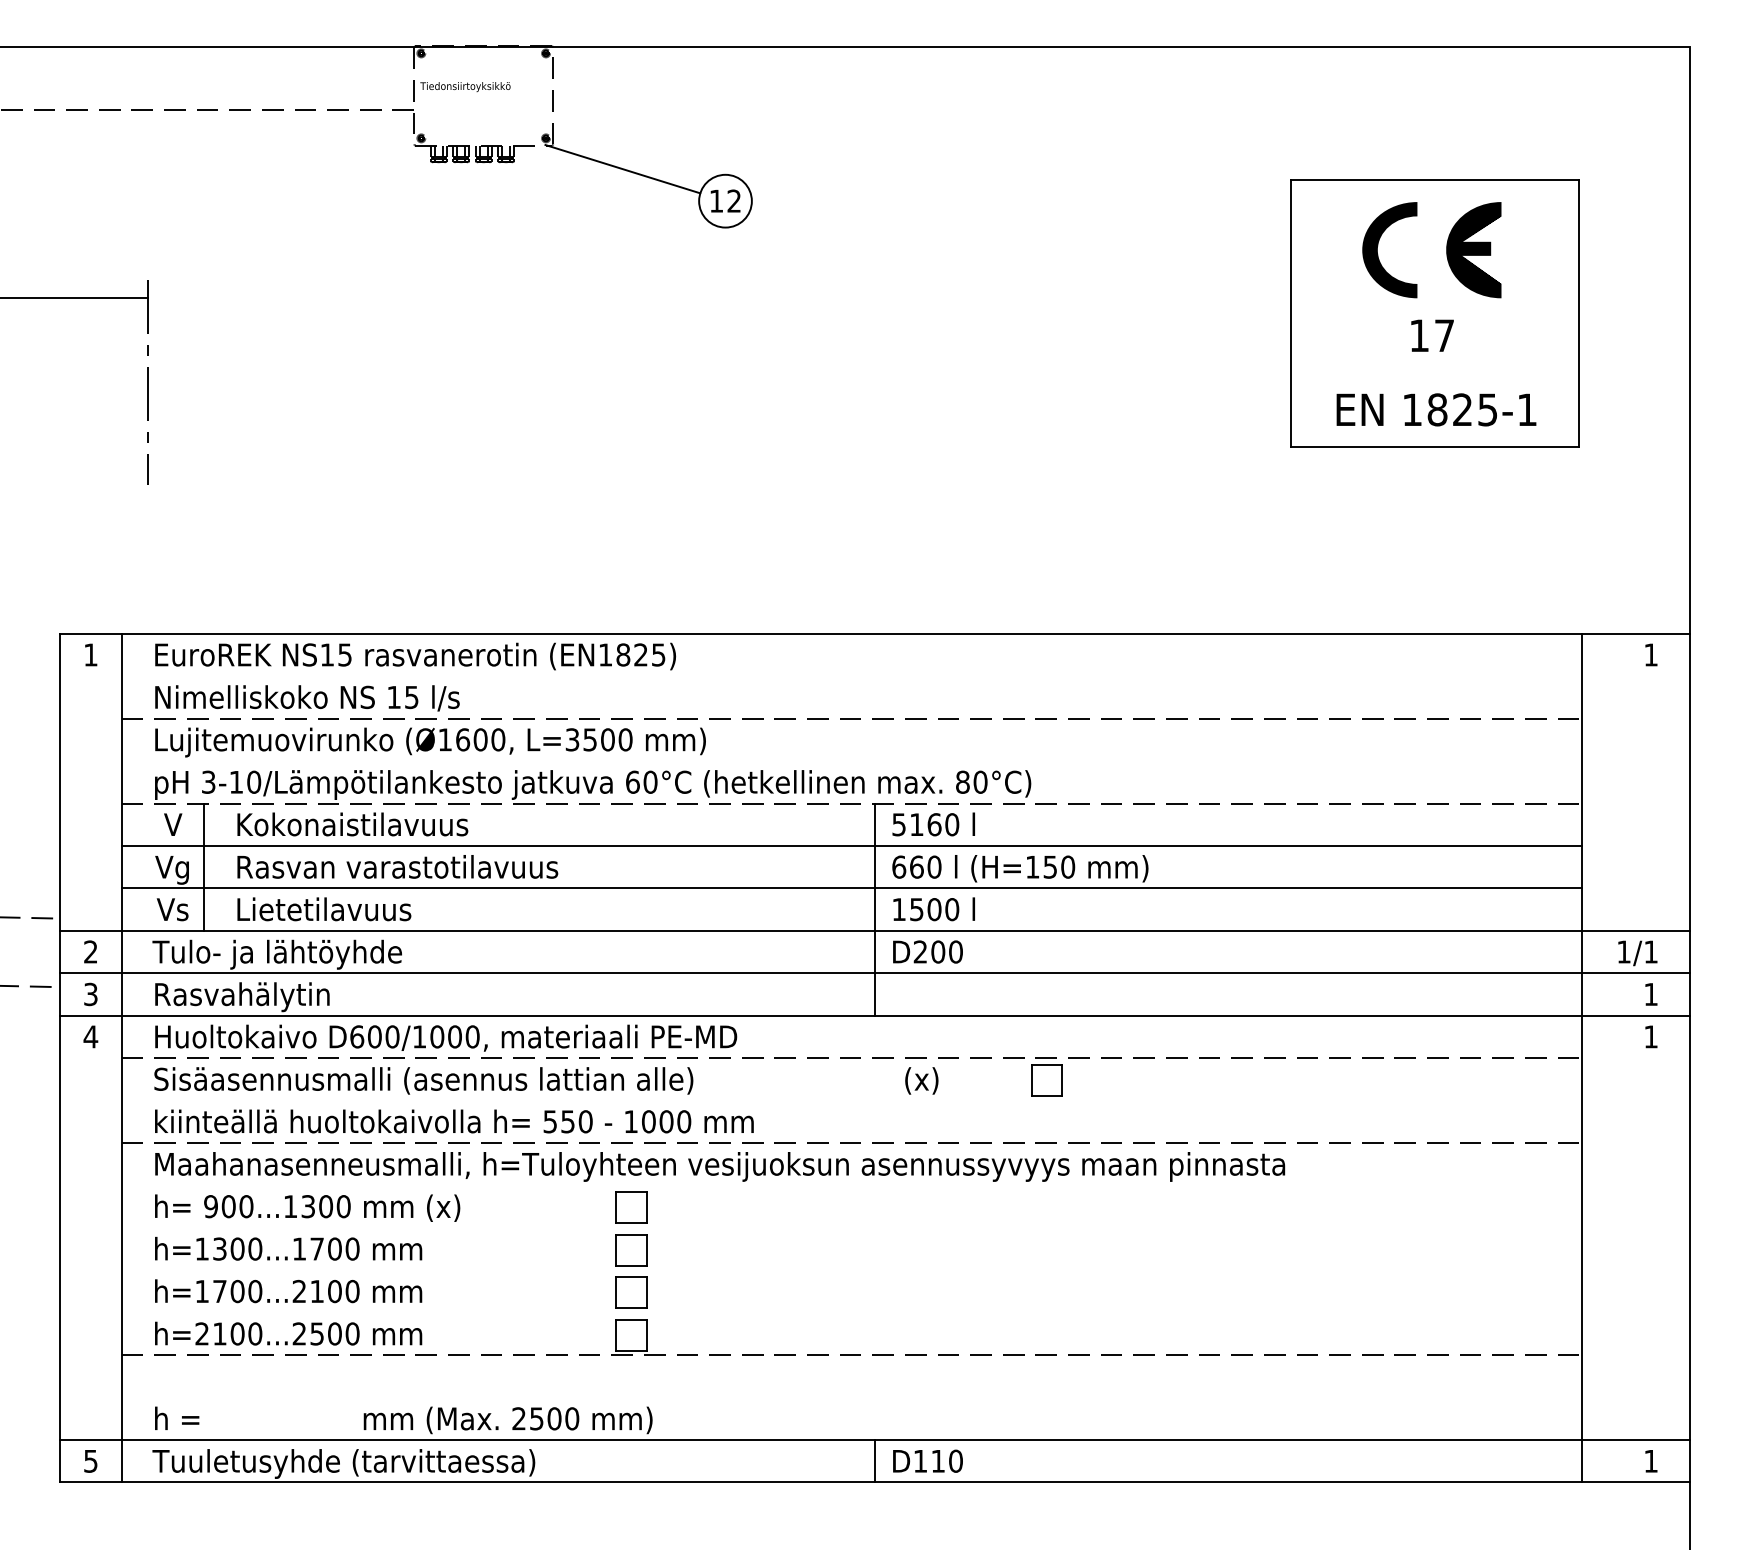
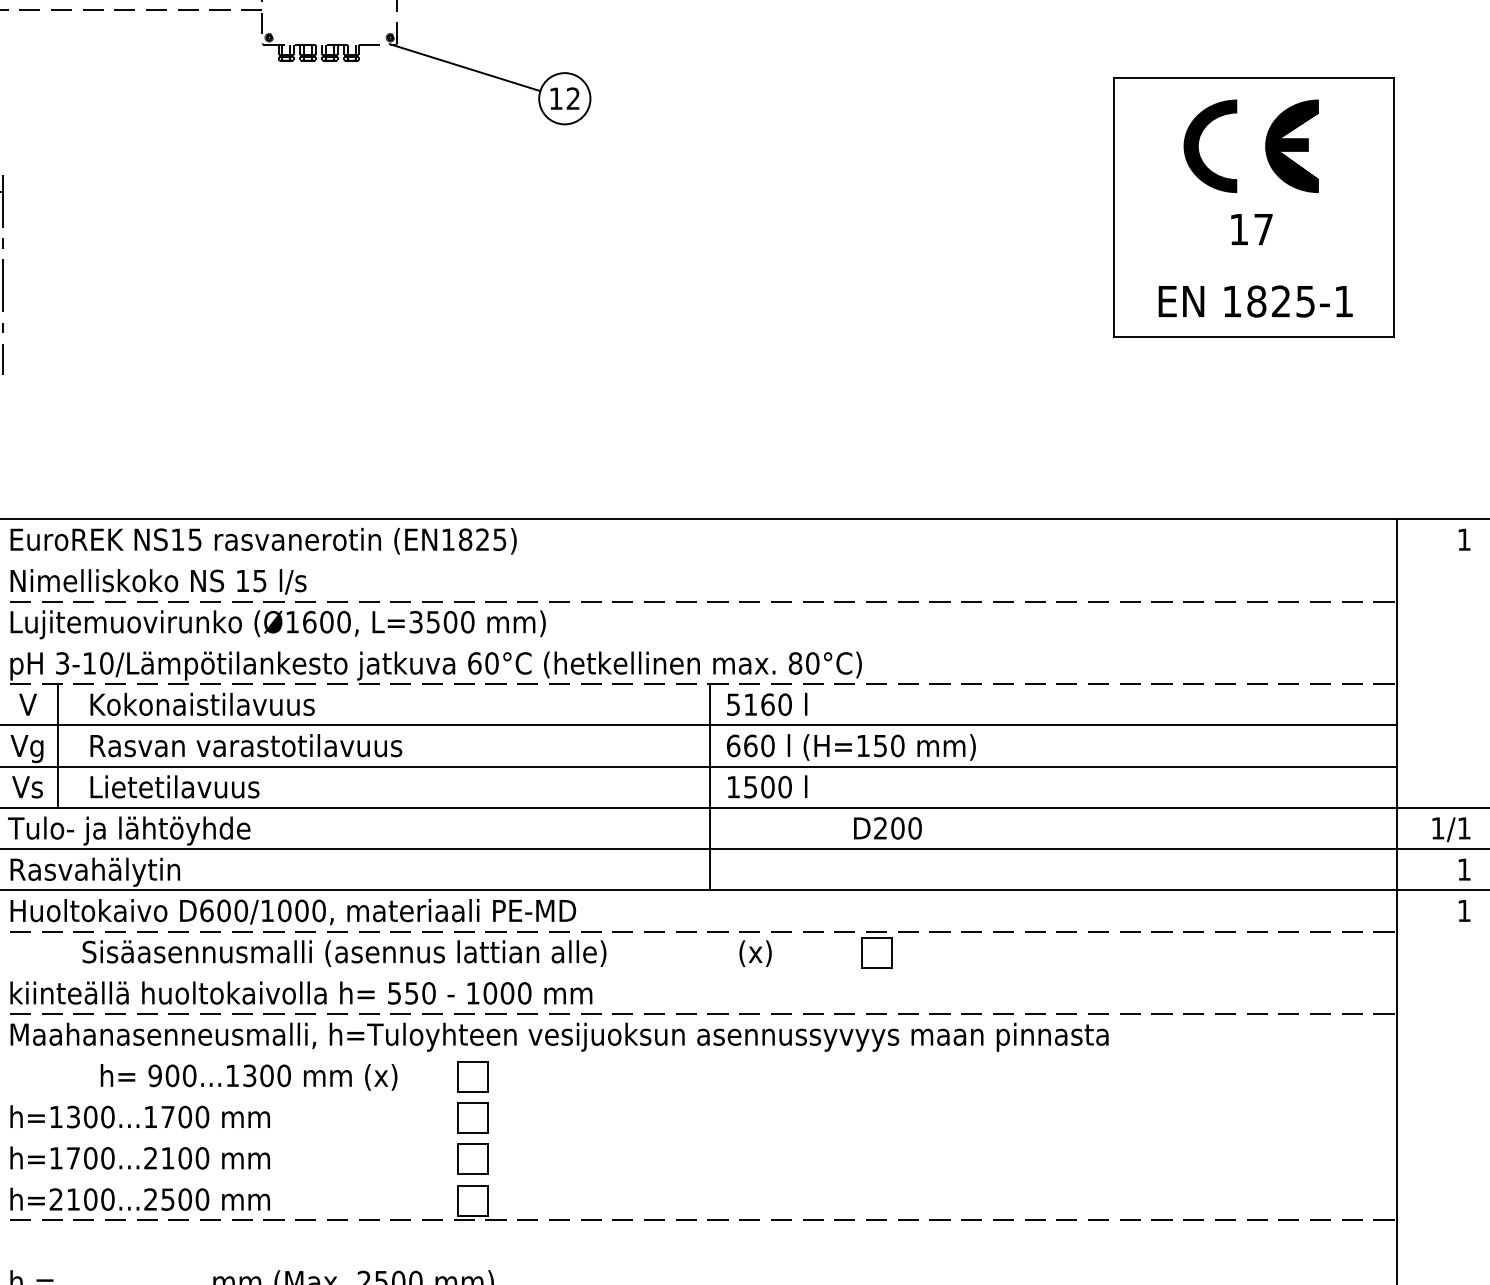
text: (927, 951) -> (887, 827), moved
text: (423, 1080) -> (344, 953), moved
text: (307, 1207) -> (248, 1076), moved

